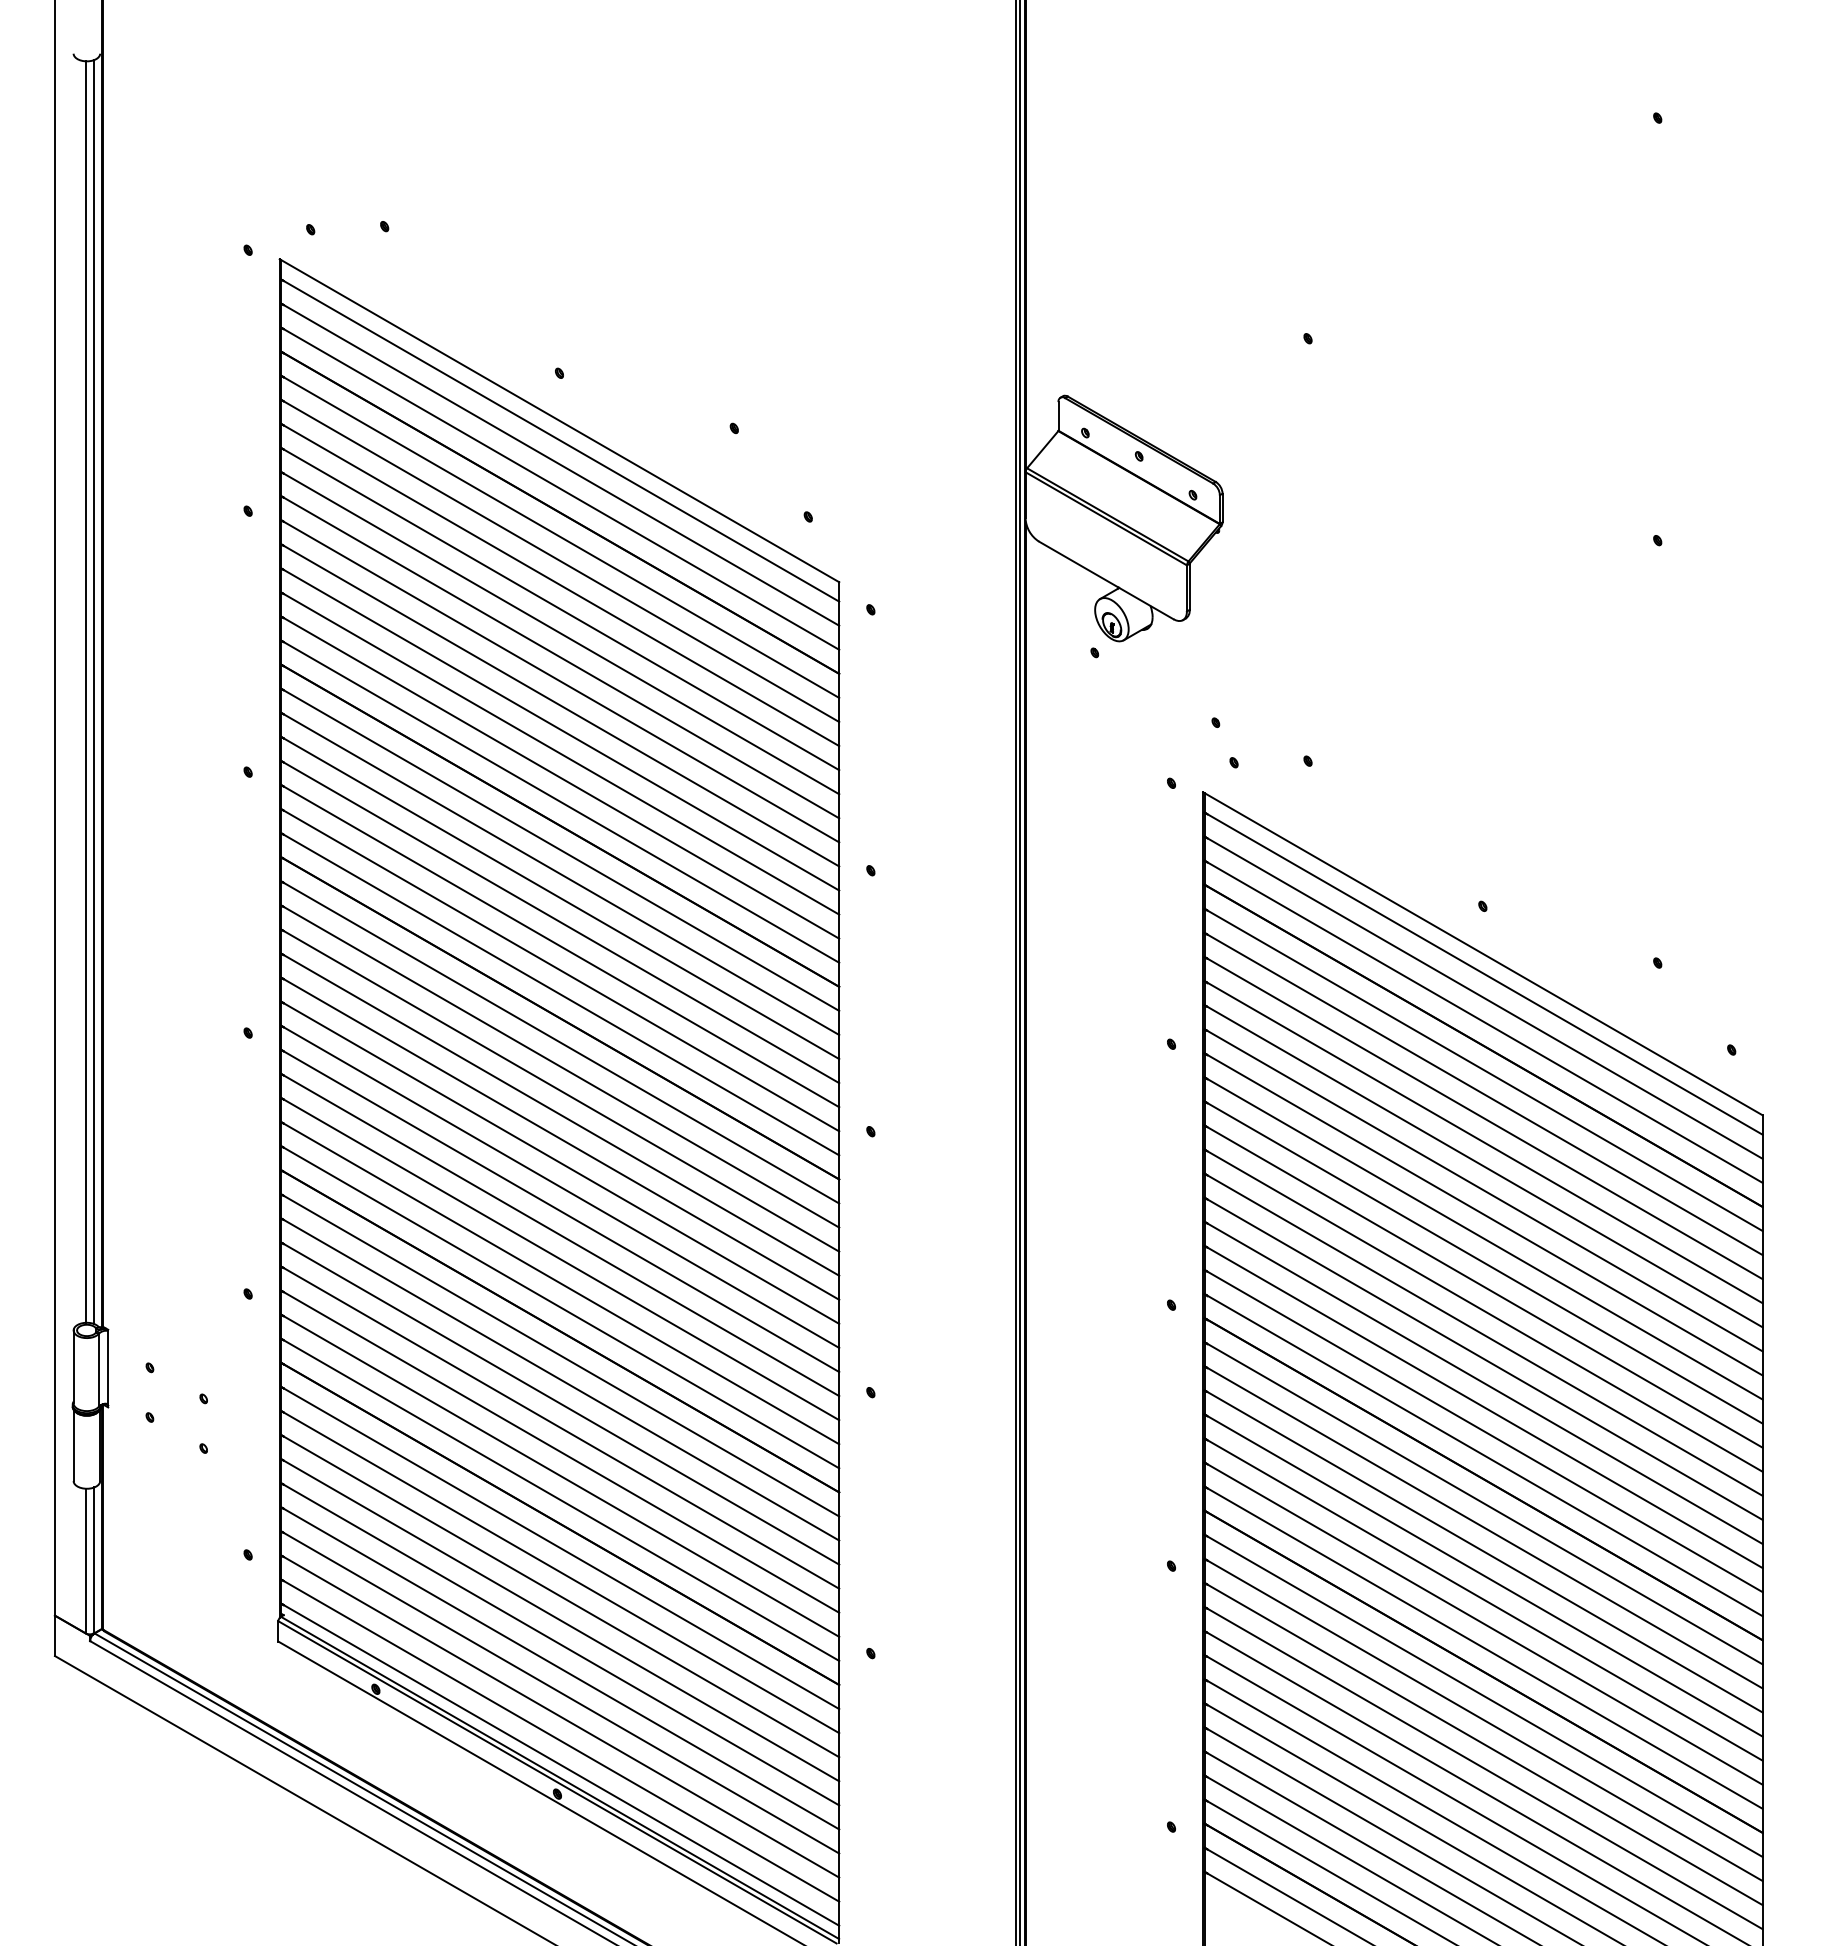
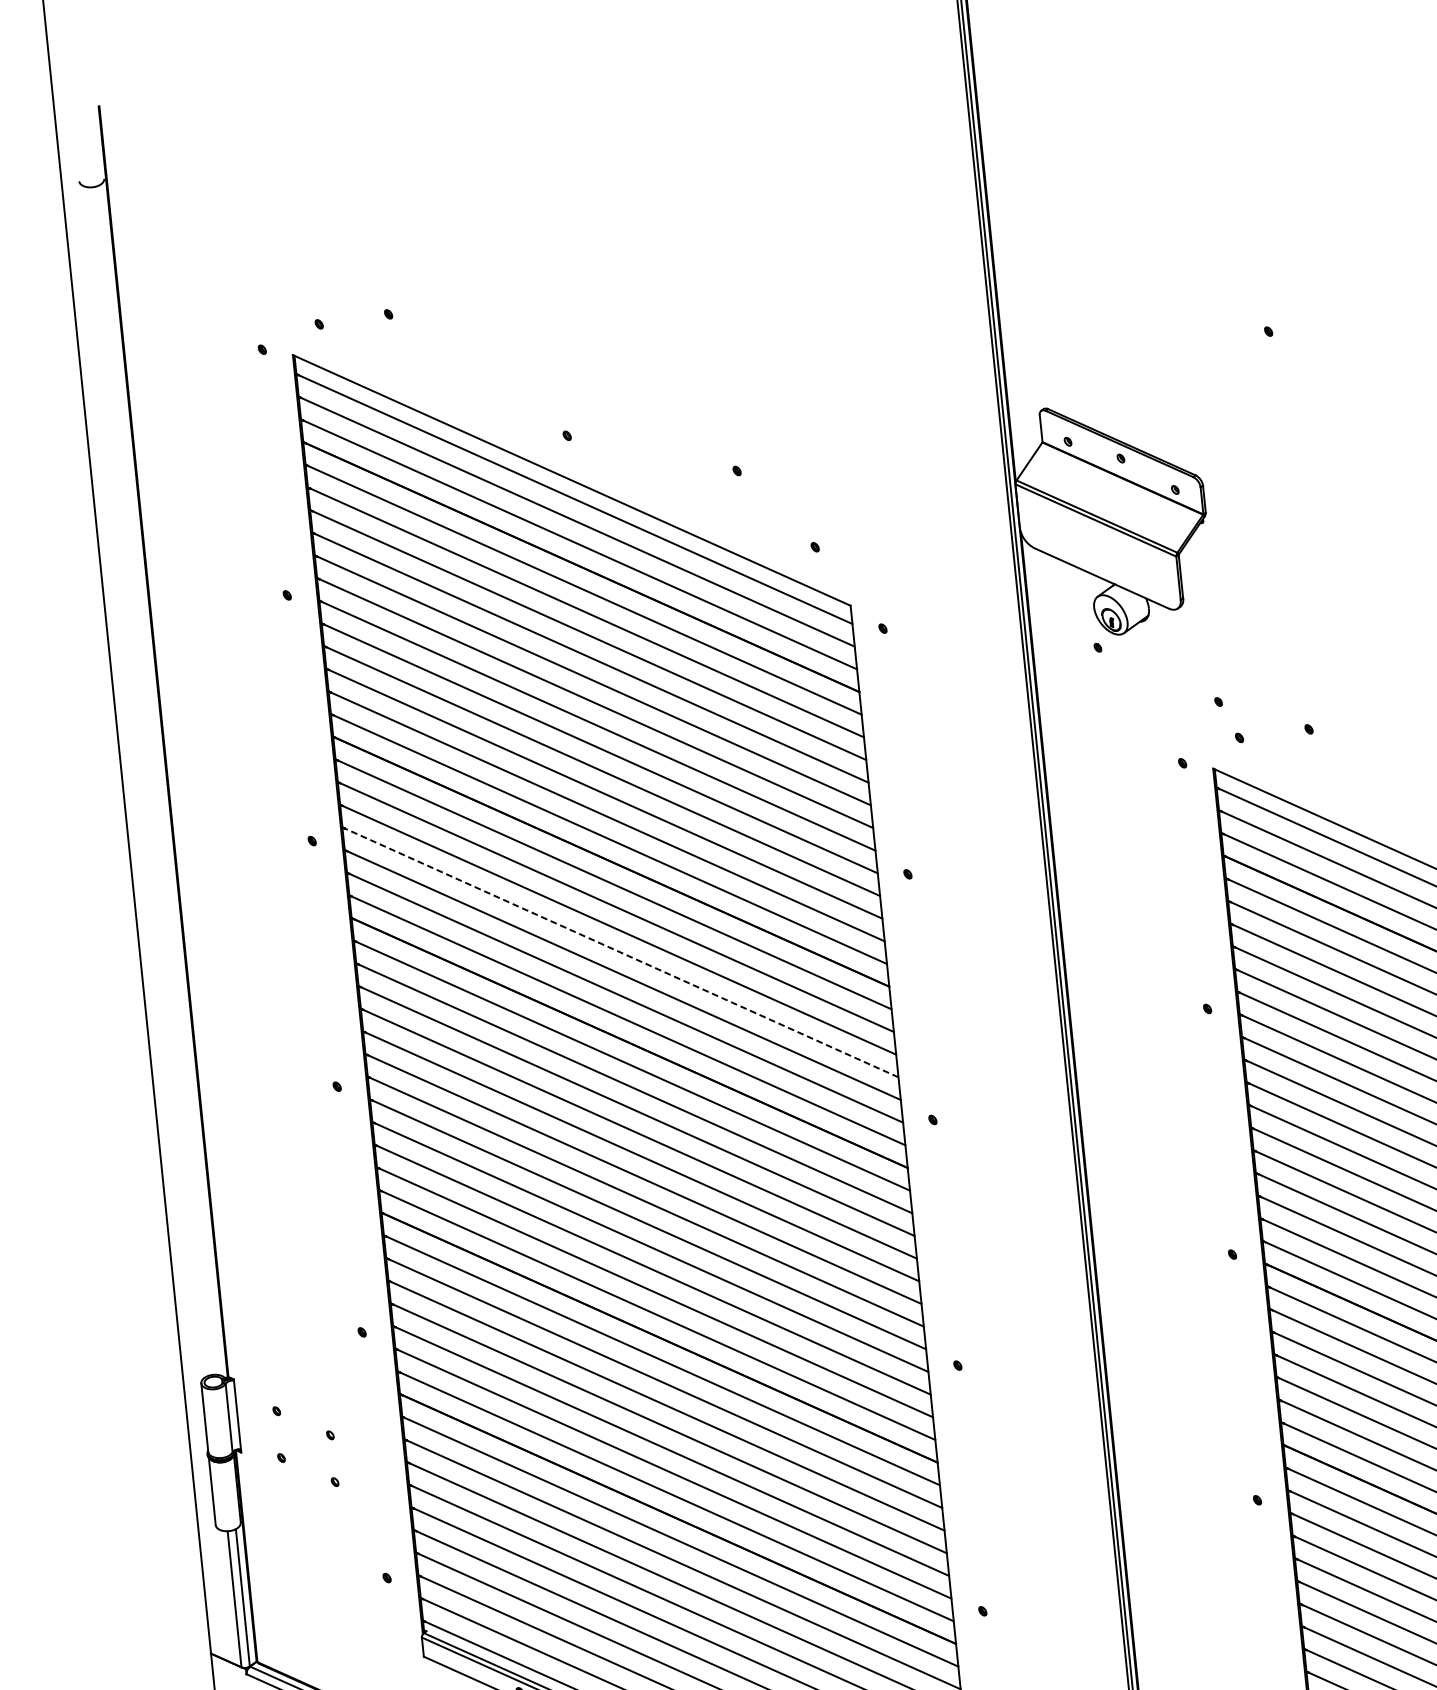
line: (85, 691) -> (151, 780), removed
line: (94, 692) -> (159, 780), removed
line: (559, 921) -> (619, 951), solid -> dashed

